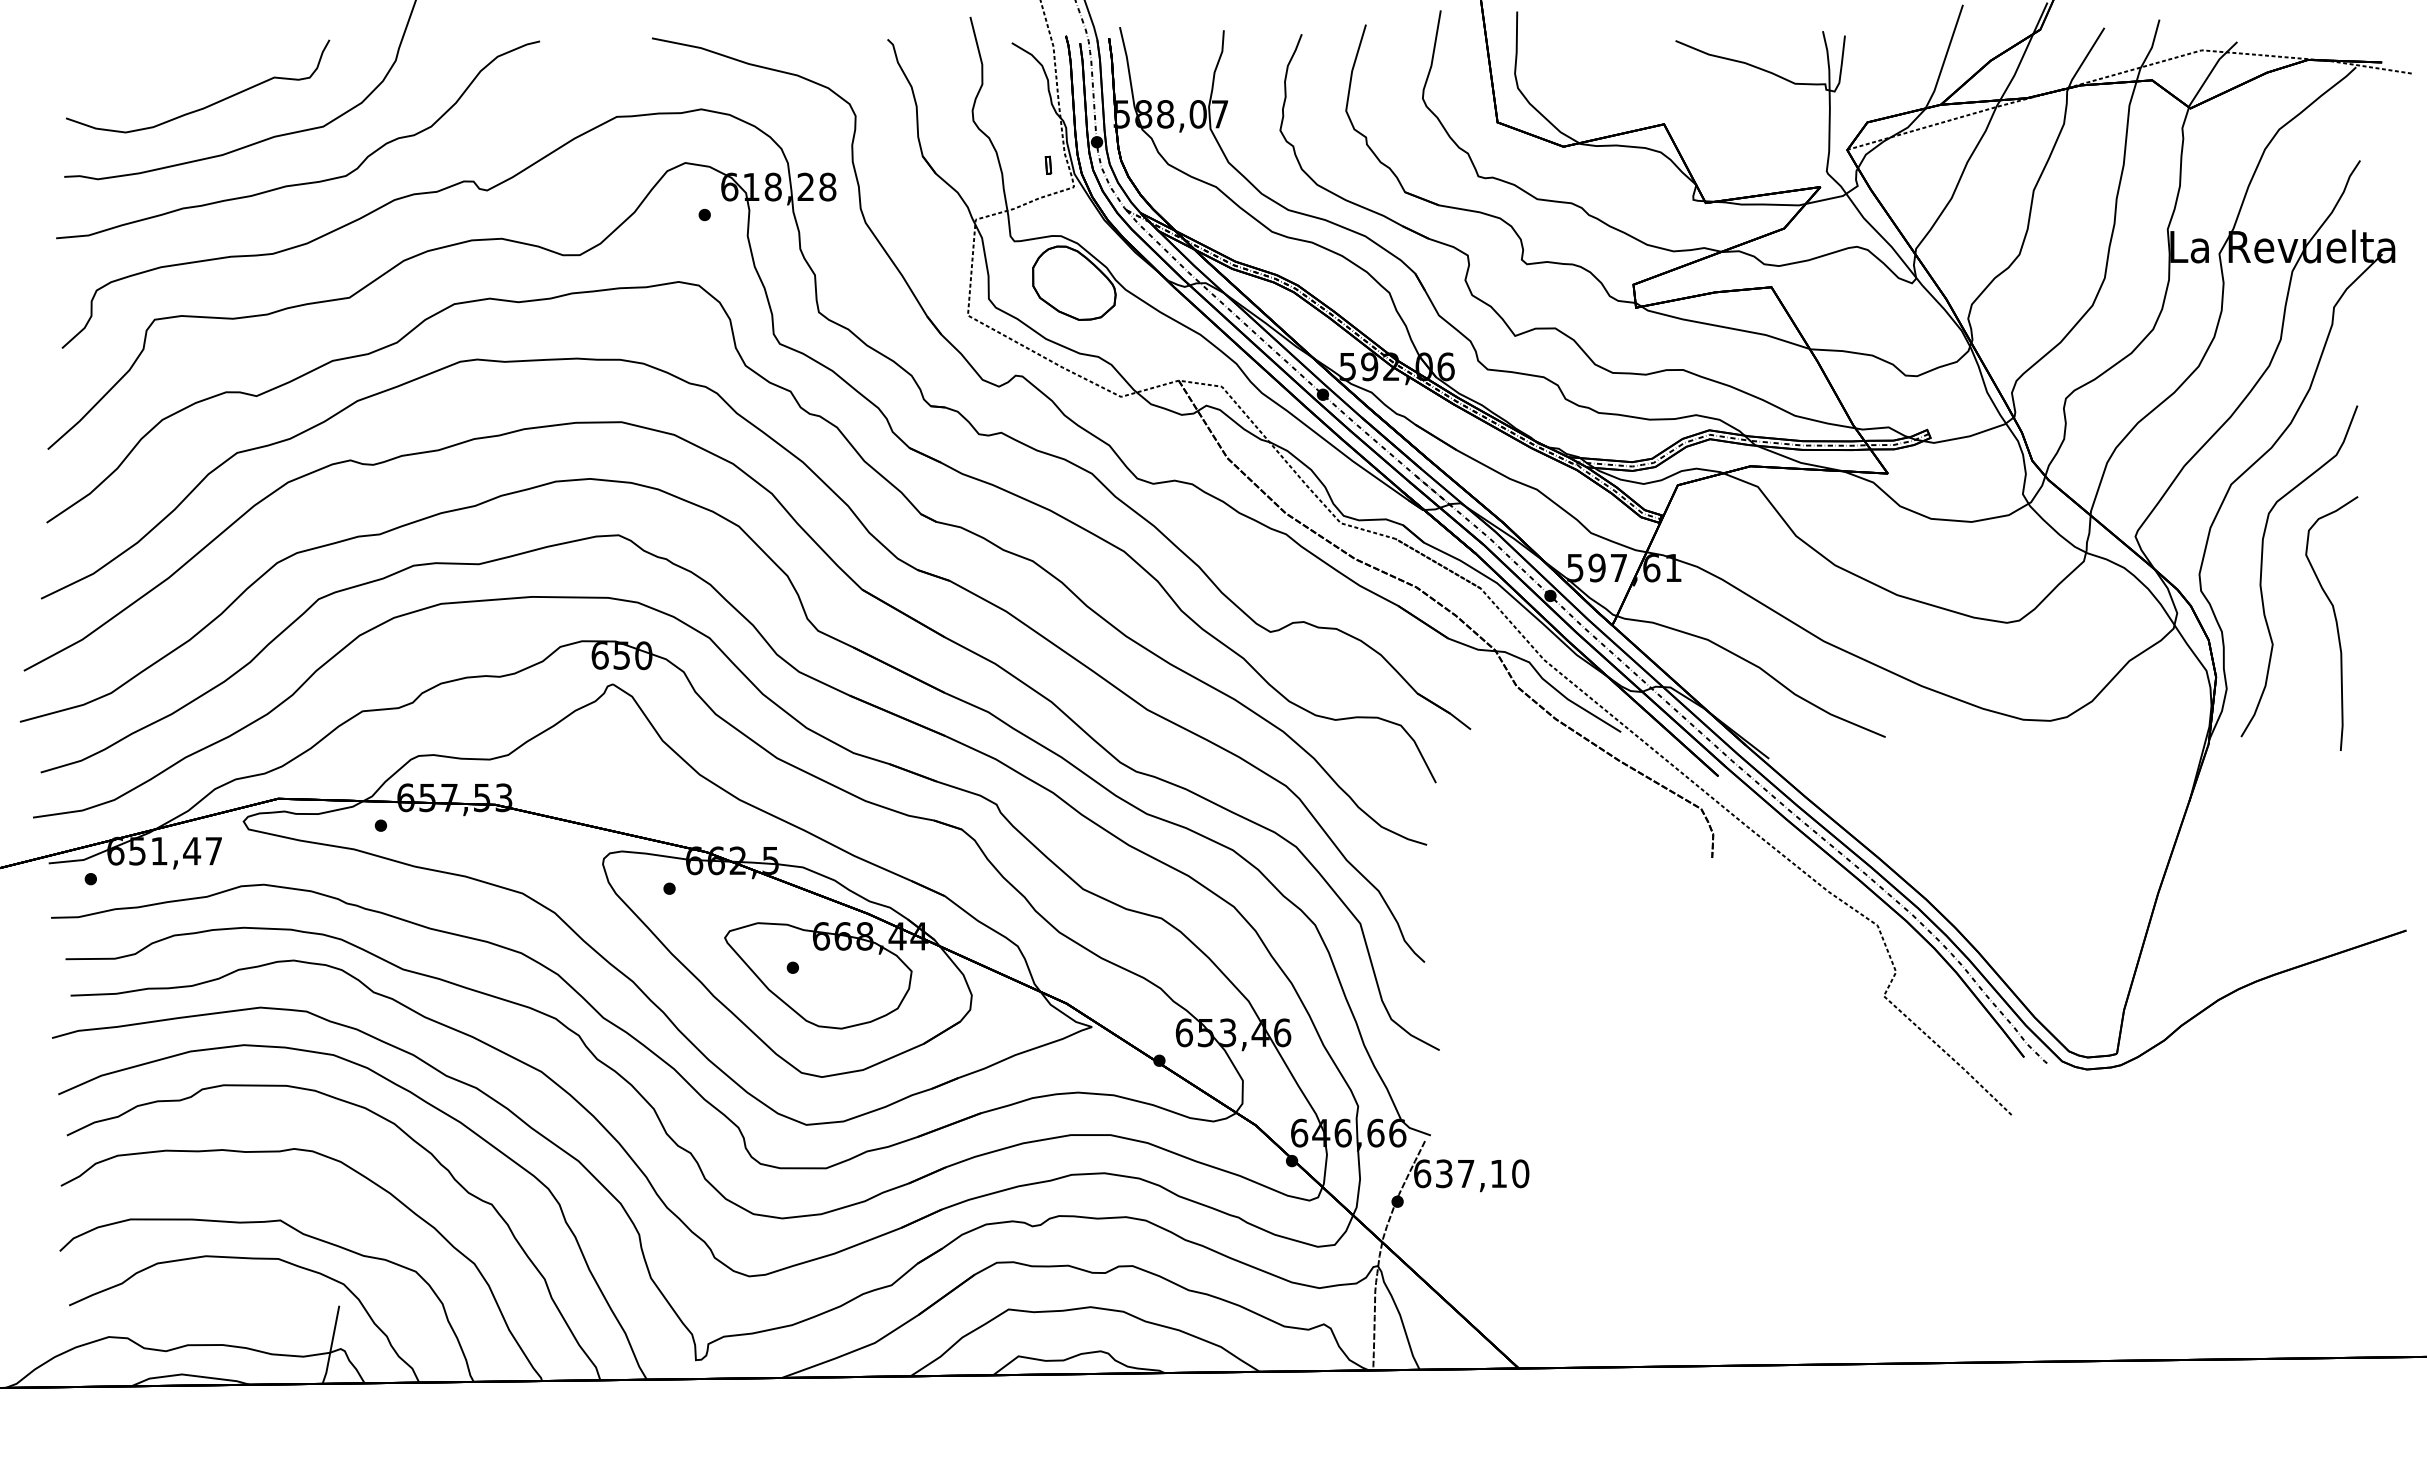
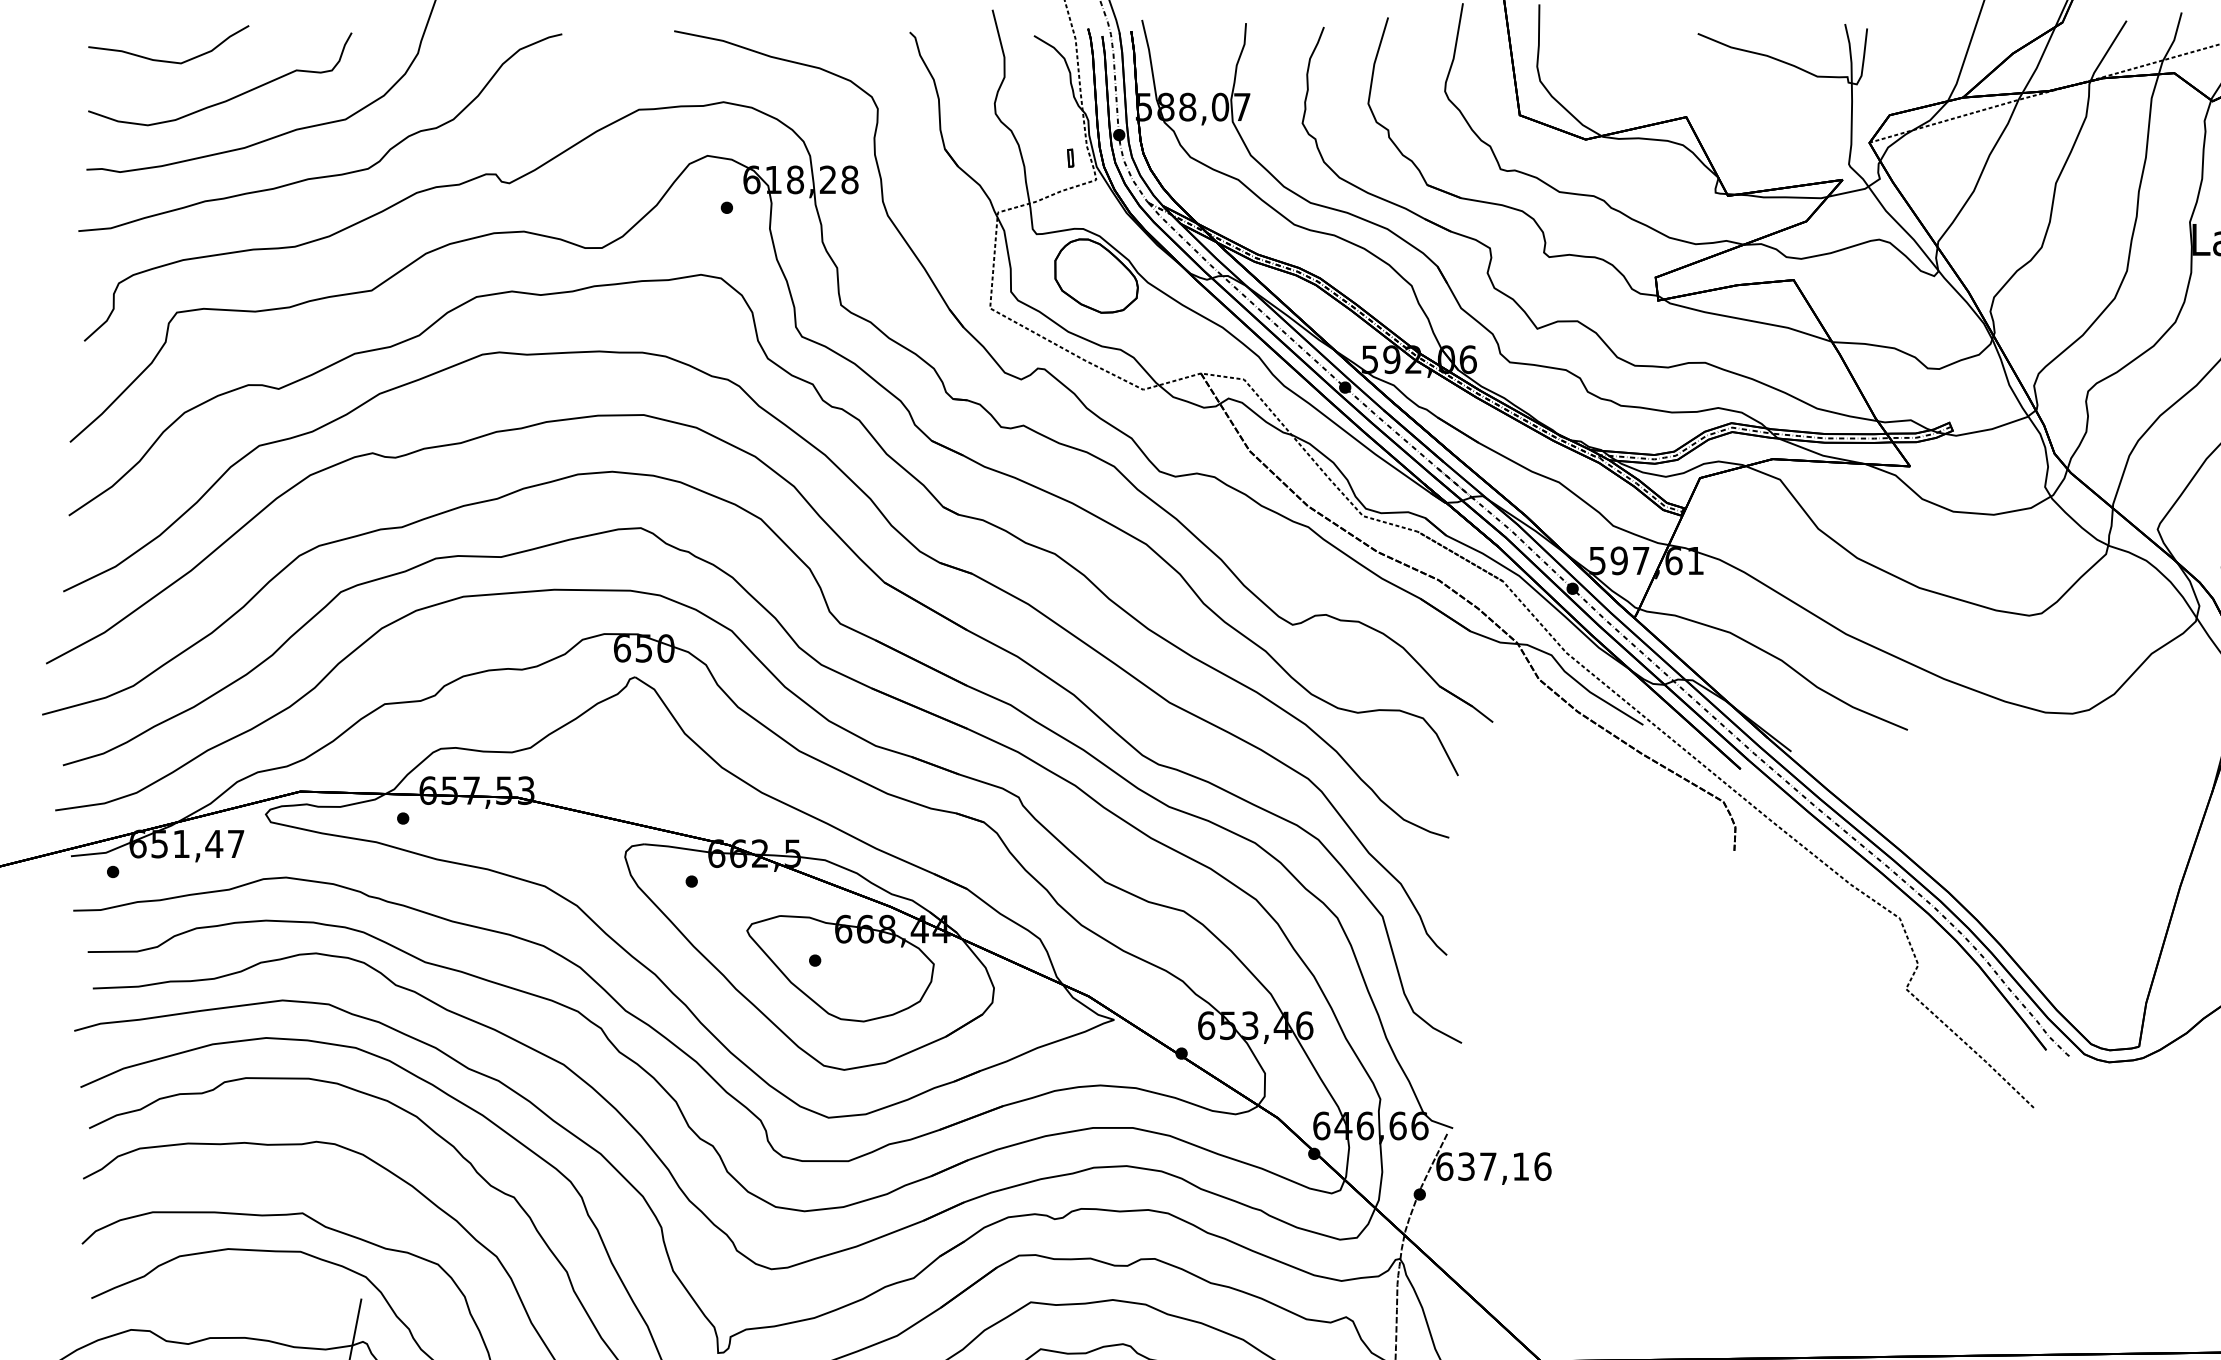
curve: (143, 67) -> (165, 60), added
text: (1520, 1173) -> (1542, 1166), 637,10 -> 637,16

